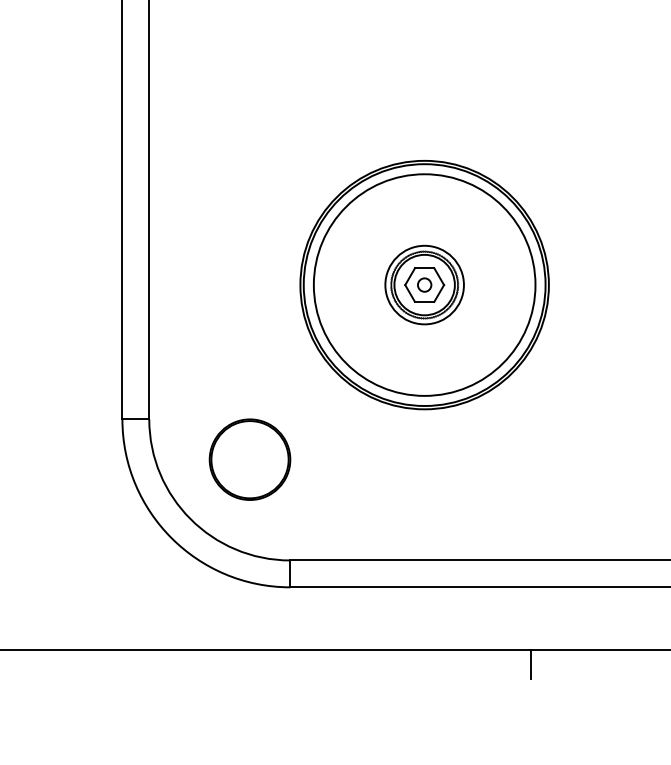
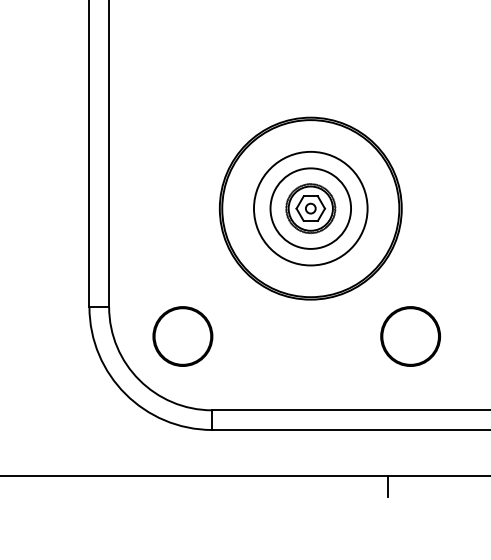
circle: (424, 284) -> (310, 208), size x0.7
circle: (424, 284) -> (310, 208), size x1.4
part: (560, 459) -> (410, 336), added

